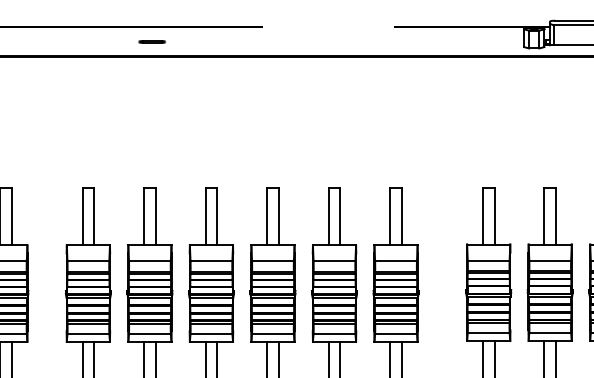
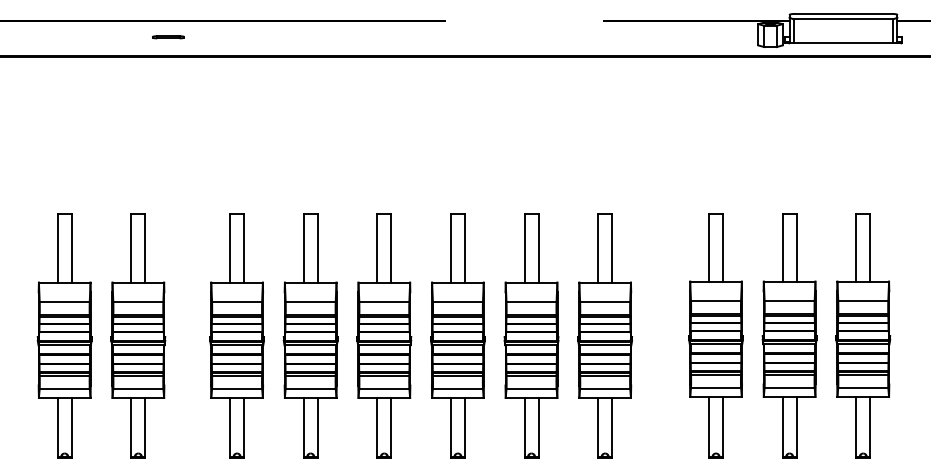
line: (152, 42) -> (168, 37), moved

